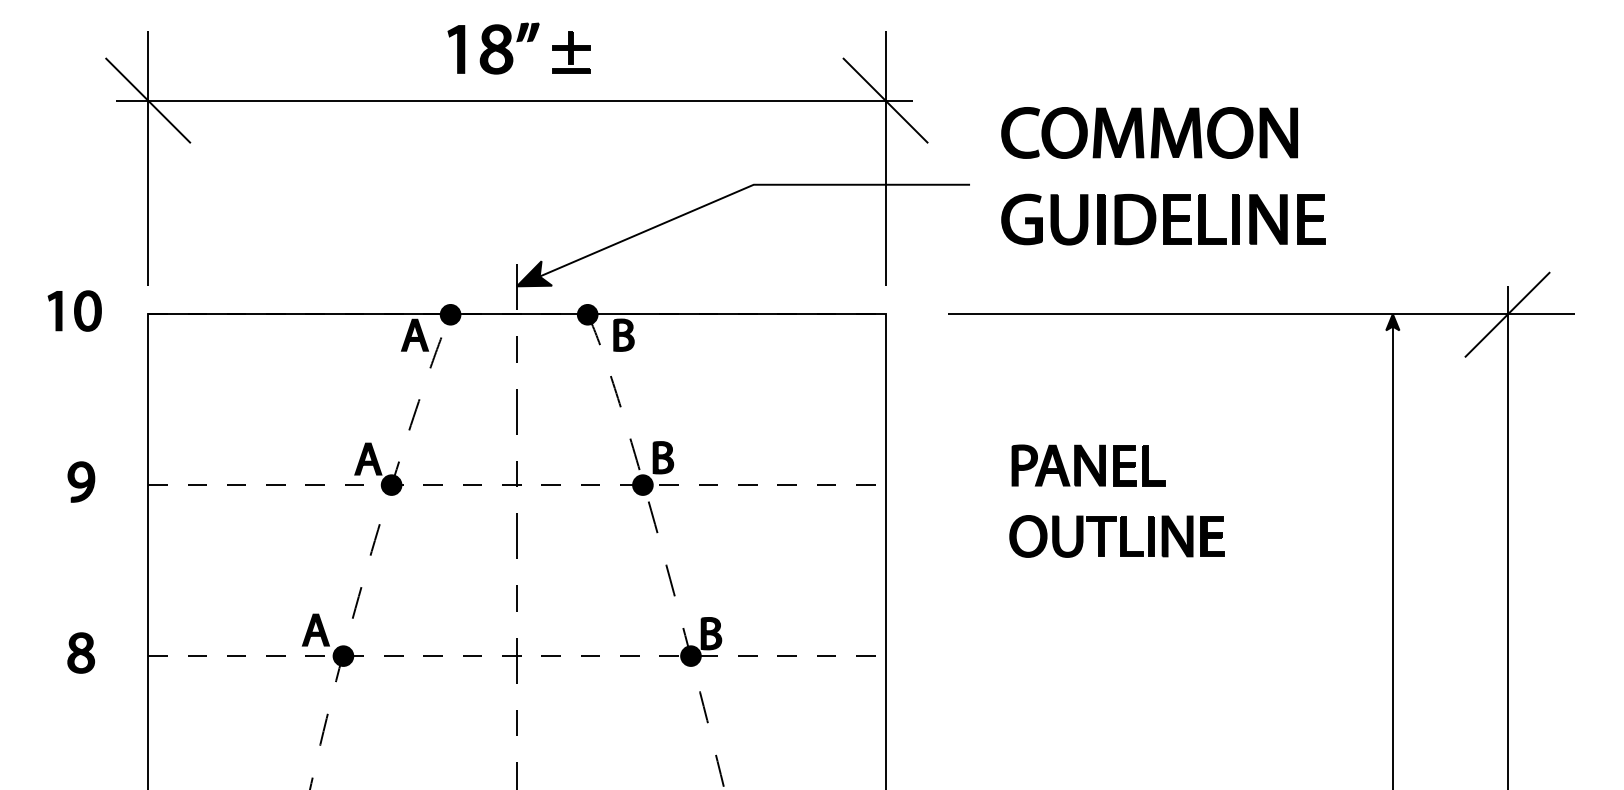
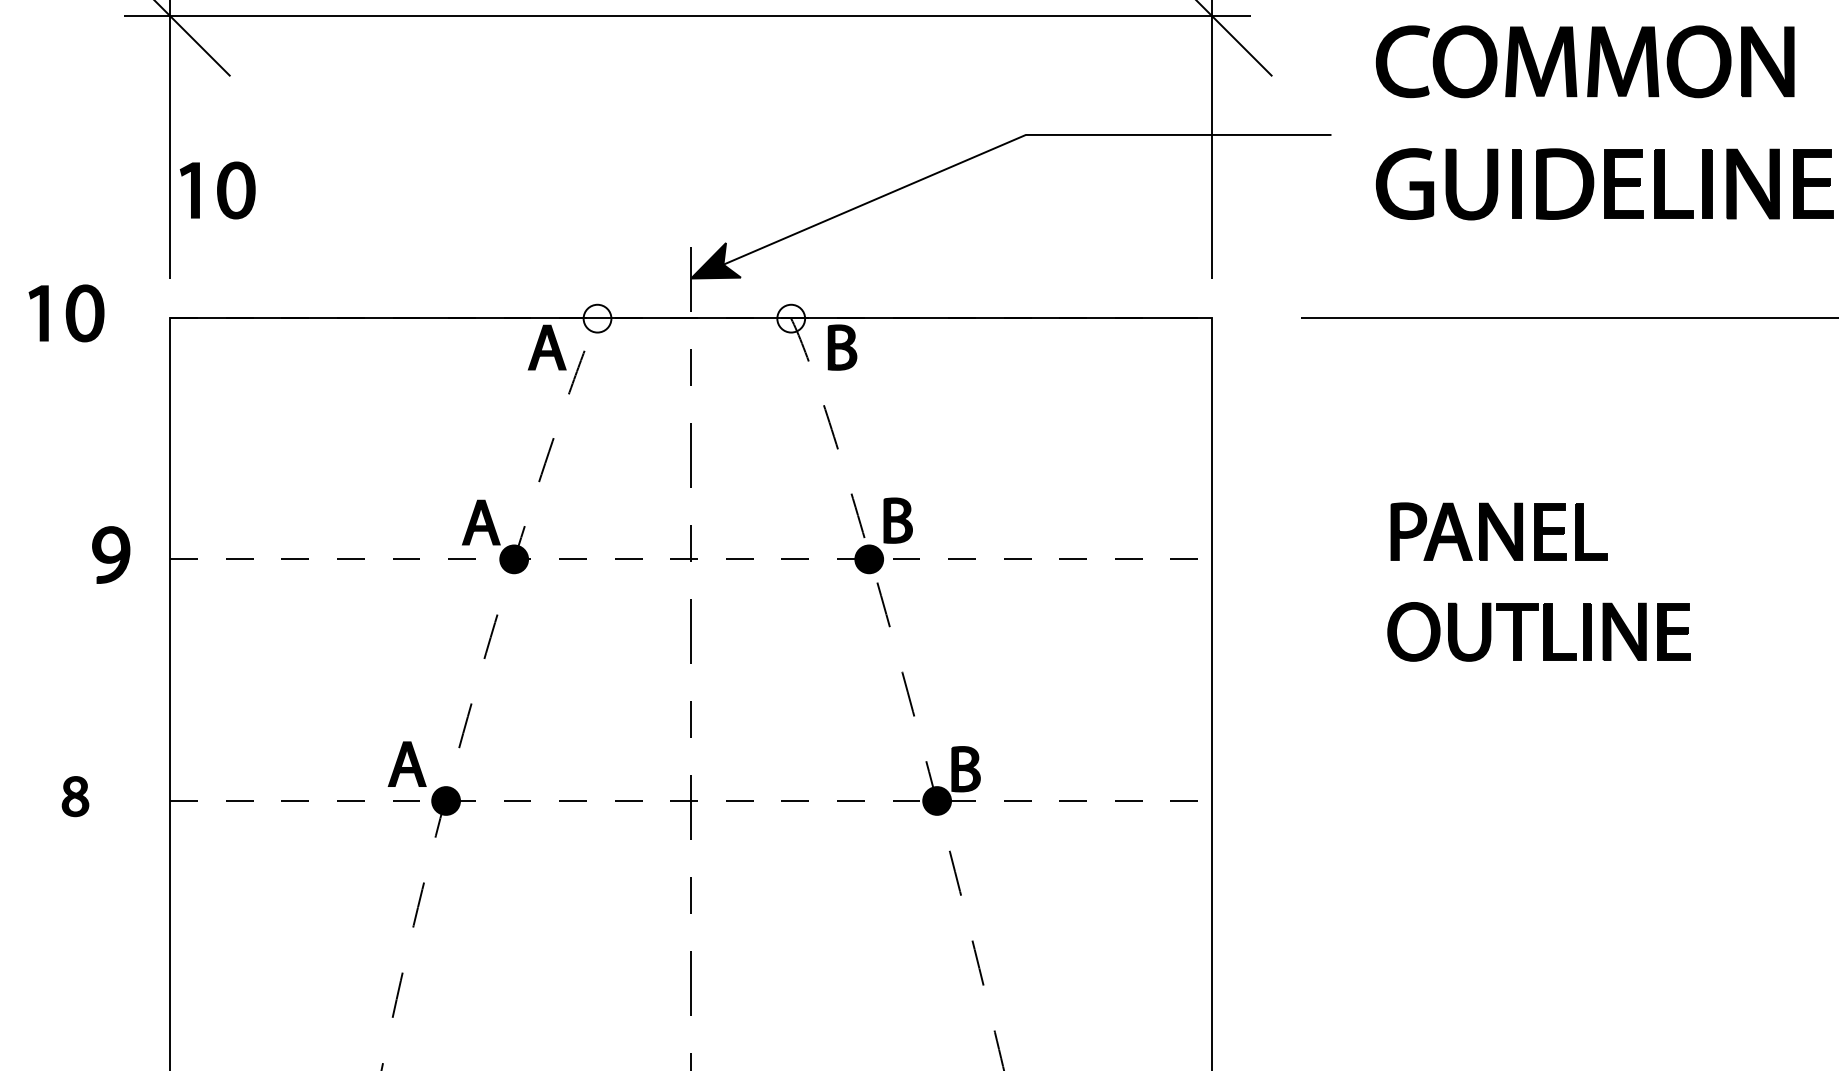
part: (181, 223) -> (217, 189), added
fill: (450, 314) -> (597, 318), removed
fill: (587, 314) -> (790, 318), removed
part: (81, 481) -> (111, 554), moved
part: (80, 652) -> (74, 795), size x0.7

